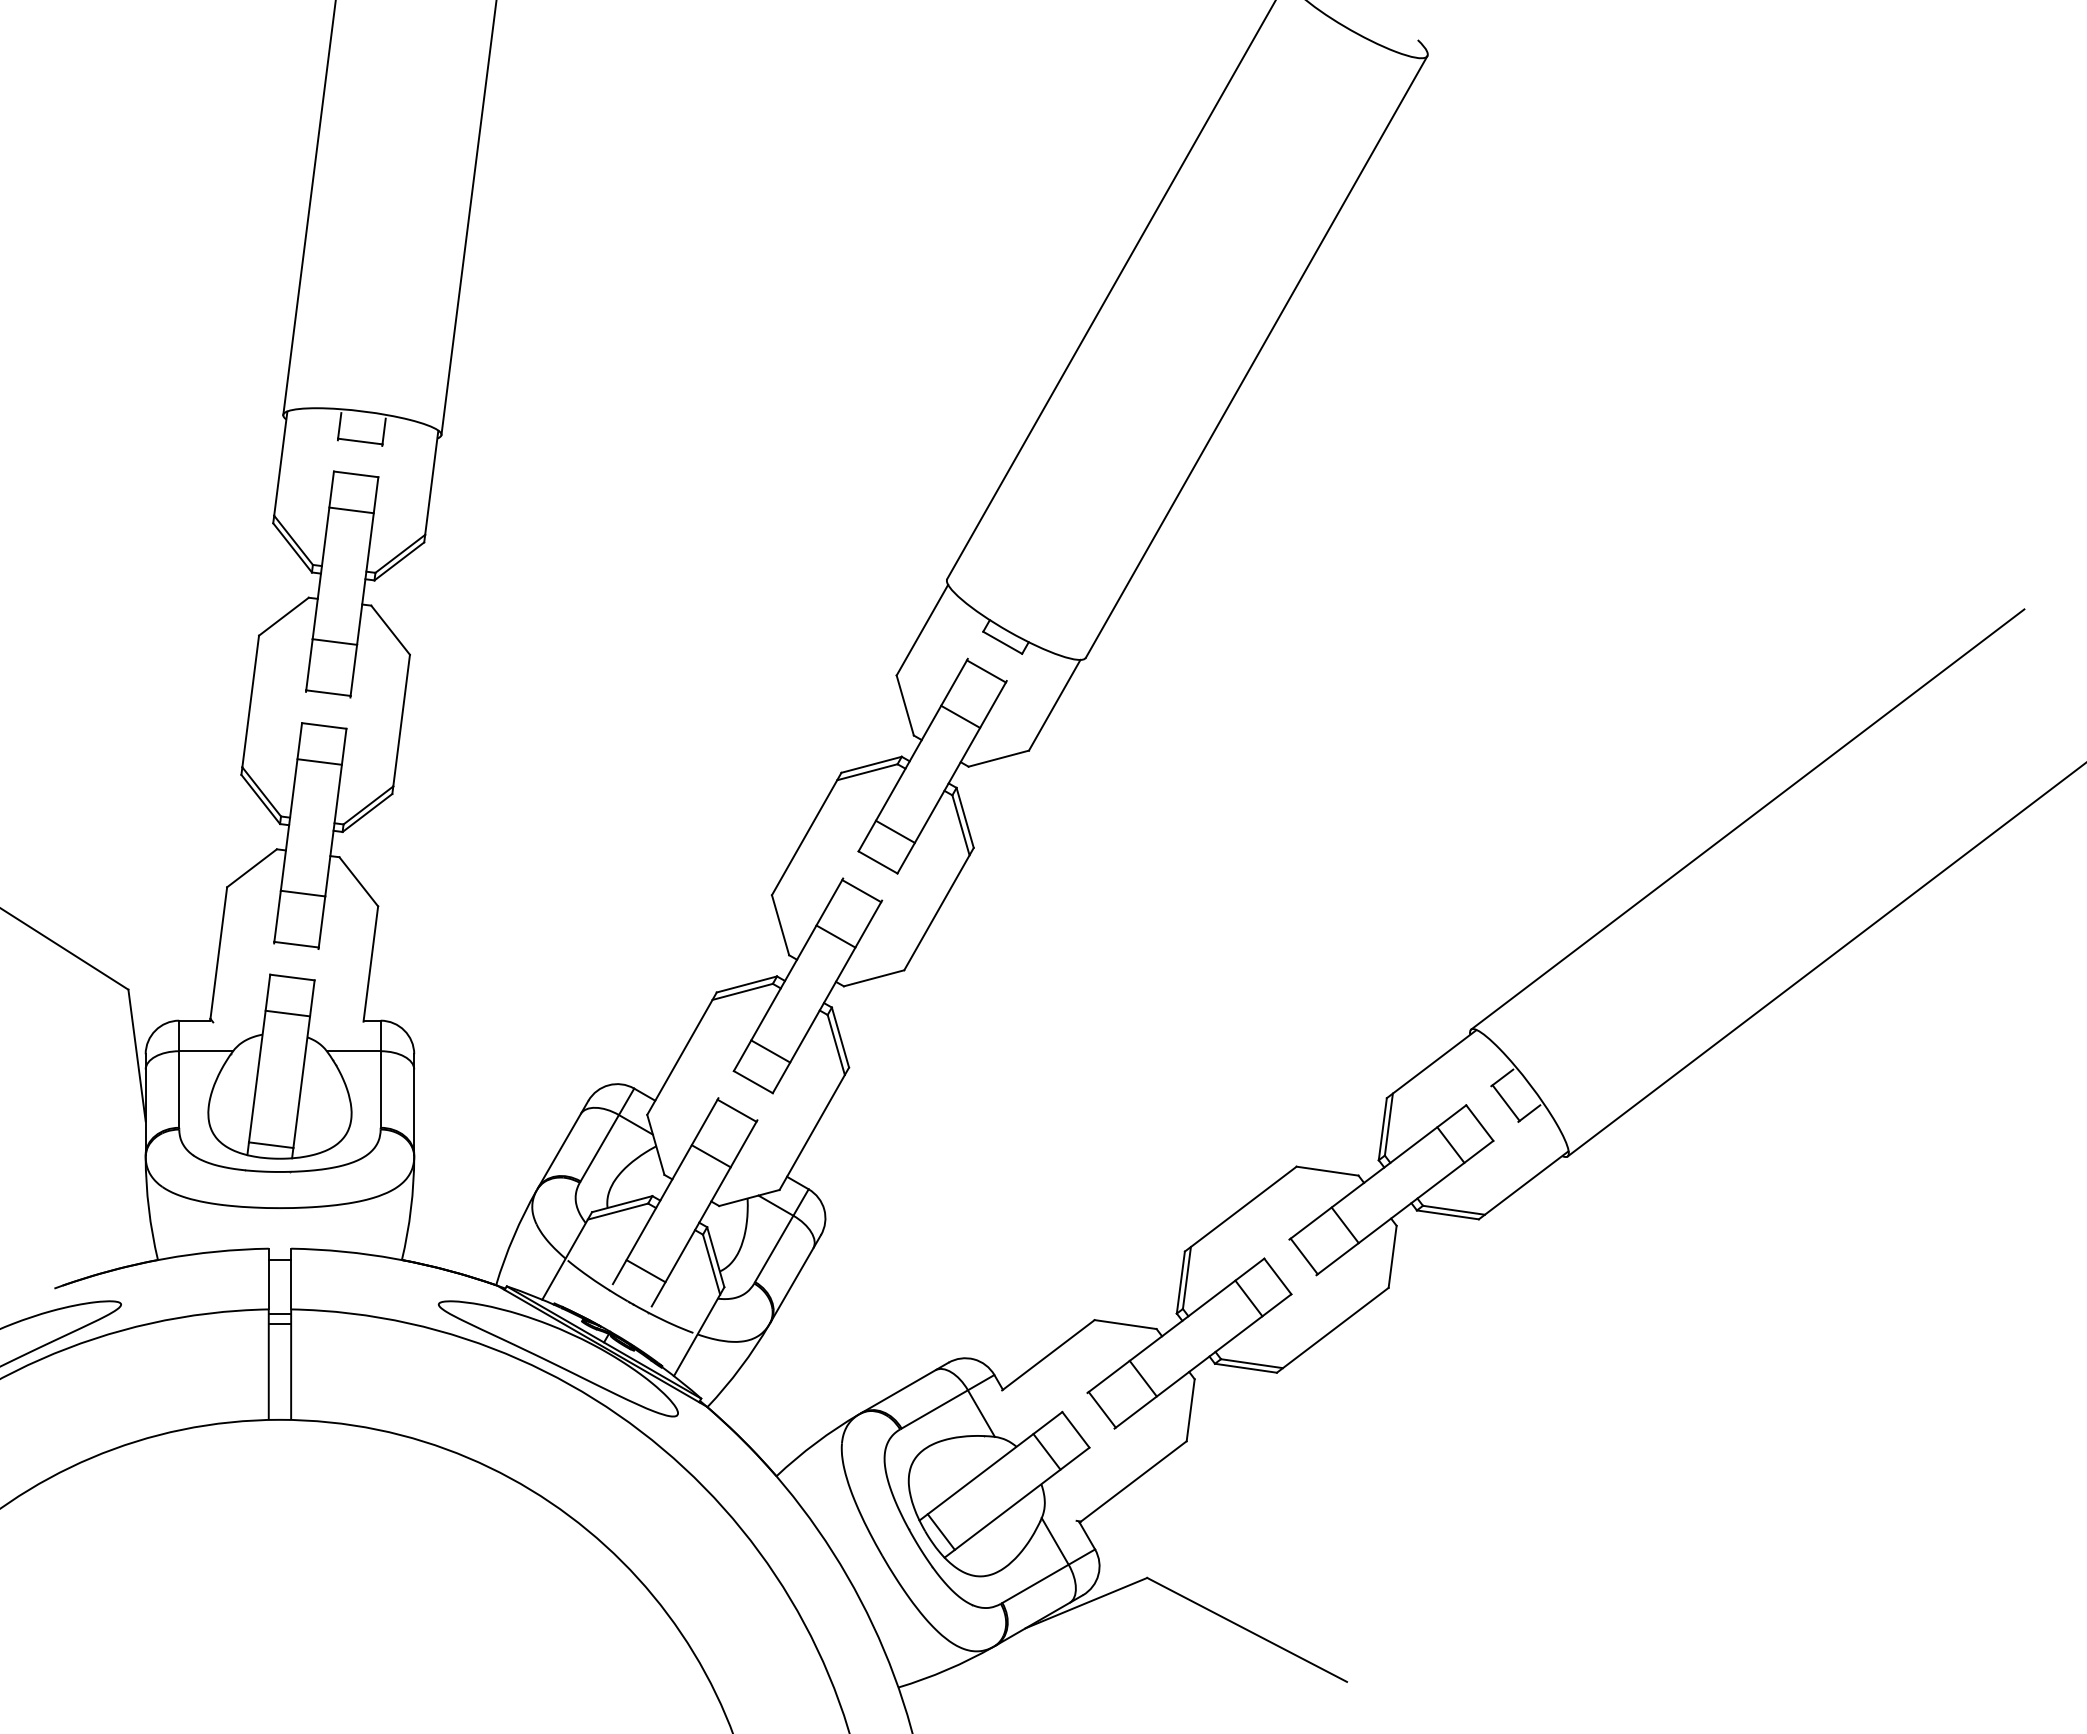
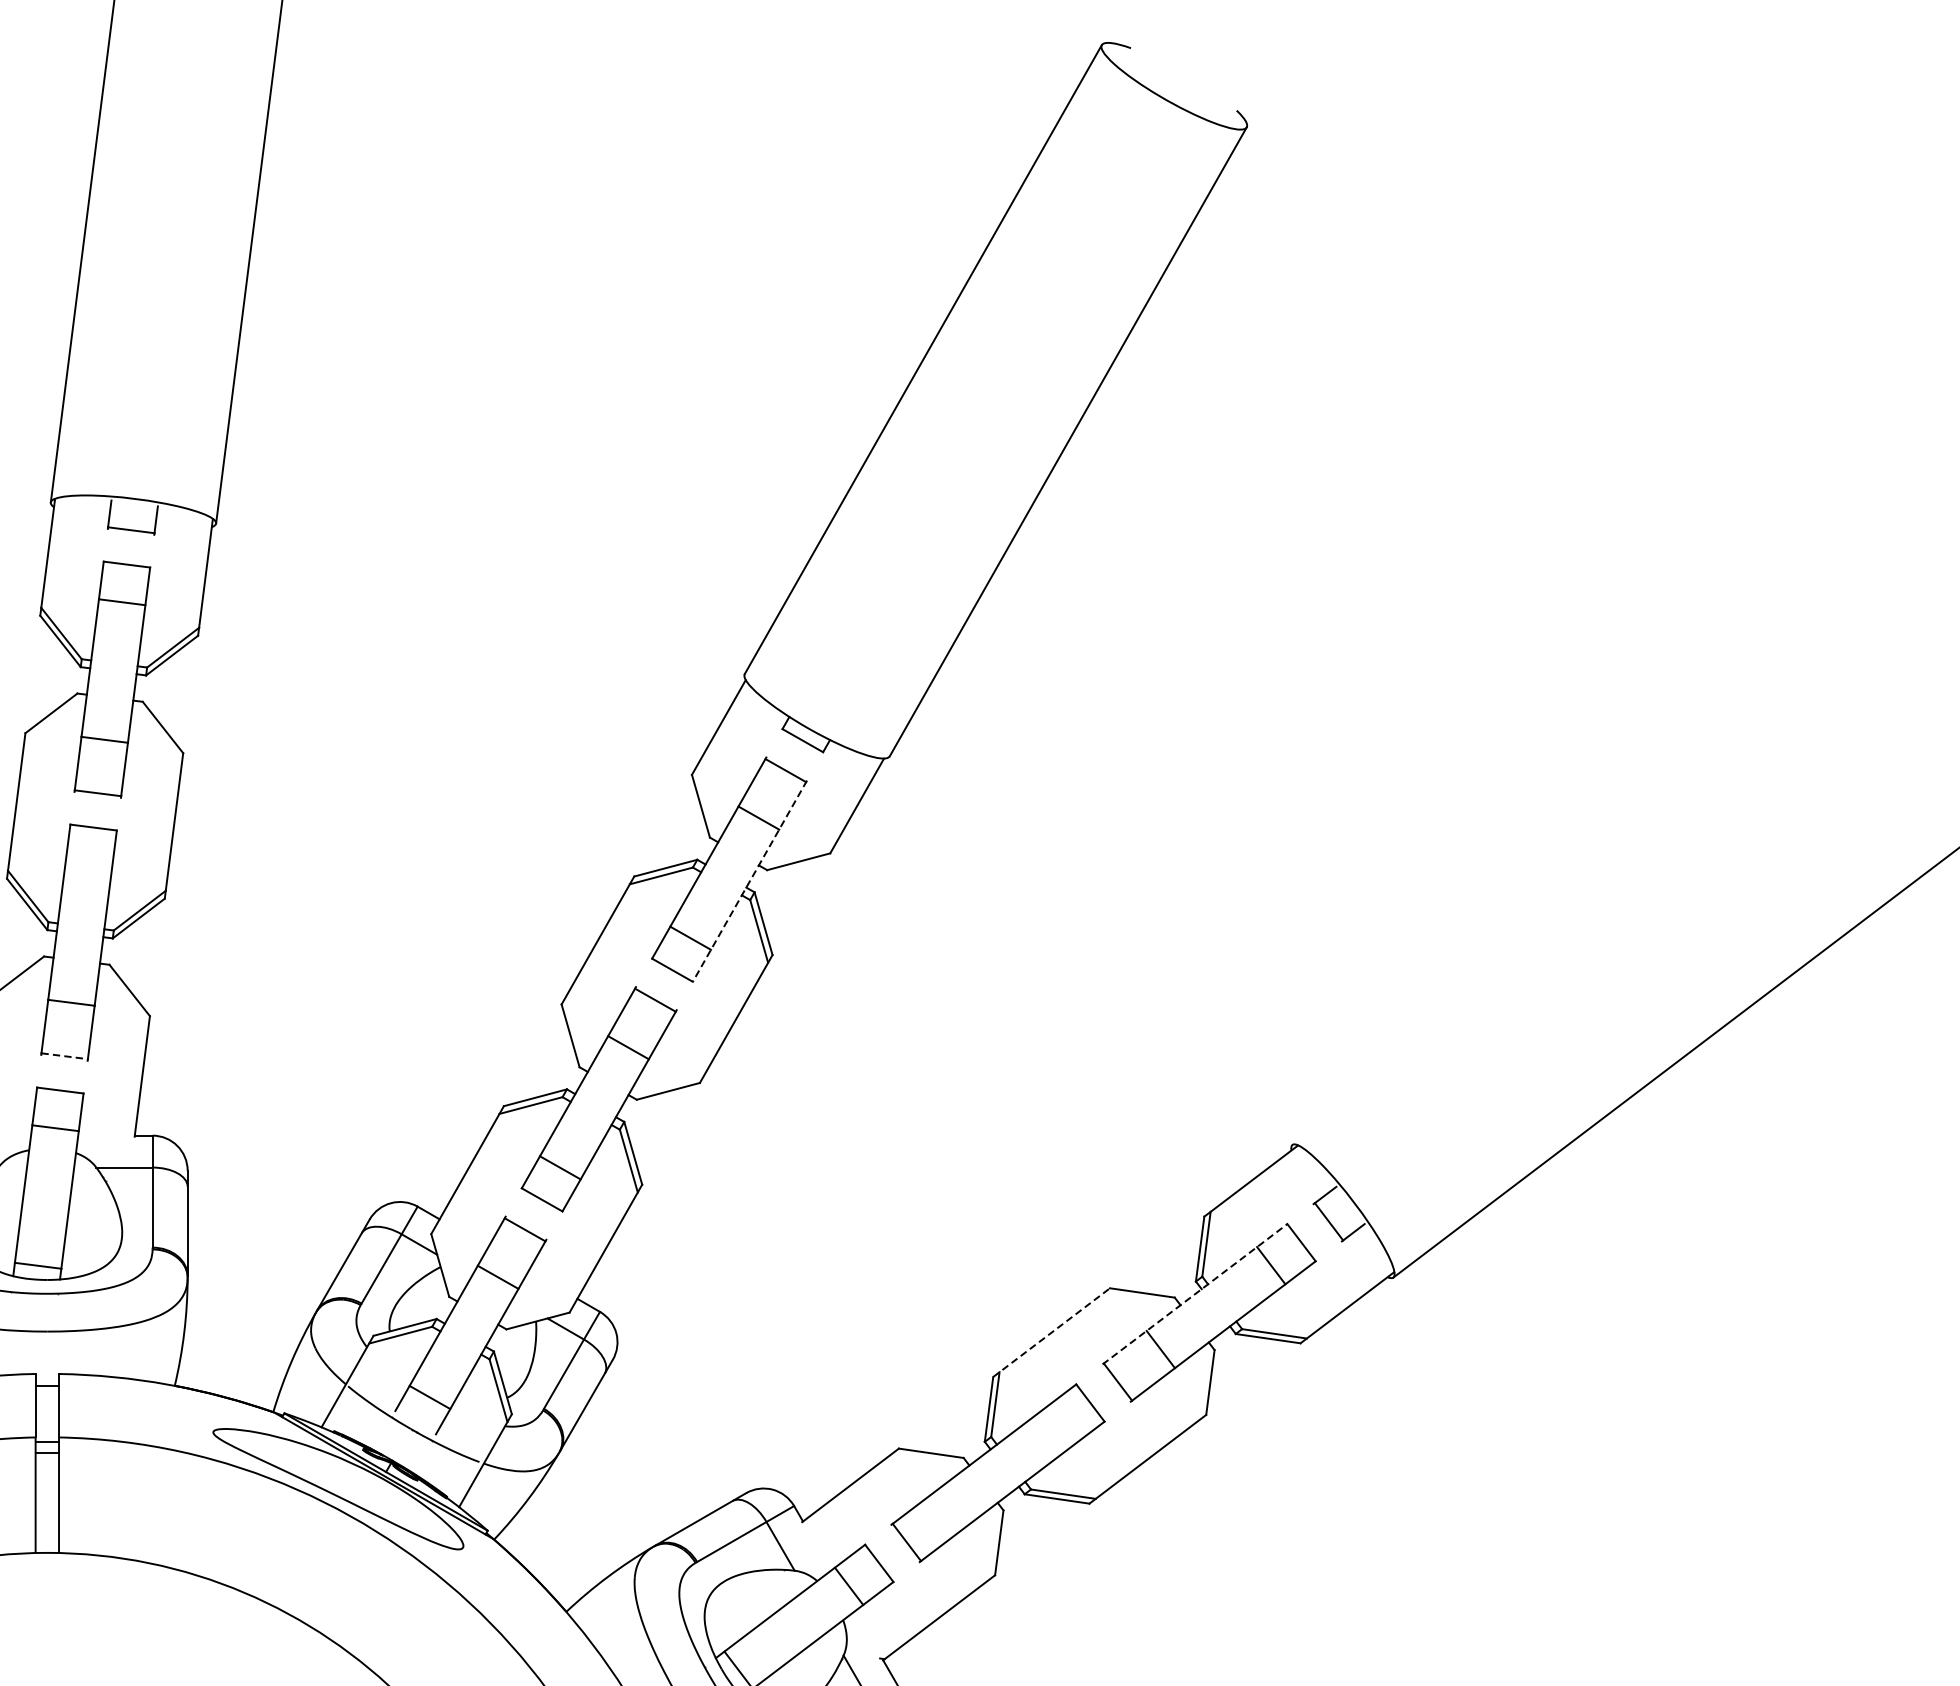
line: (319, 761) -> (88, 864), removed
line: (952, 777) -> (750, 881), solid -> dashed
line: (1747, 819) -> (1581, 925), removed
line: (297, 944) -> (65, 1056), solid -> dashed
line: (1378, 1172) -> (1195, 1294), solid -> dashed
line: (1241, 1208) -> (1052, 1331), solid -> dashed
line: (1248, 1298) -> (1059, 1426), removed
line: (1142, 1378) -> (948, 1509), removed

